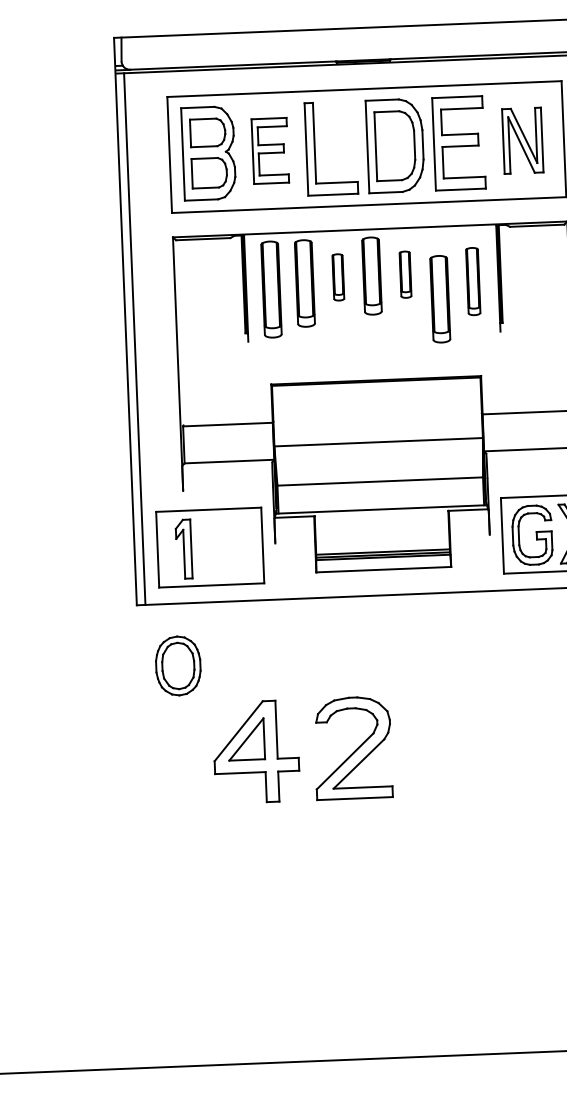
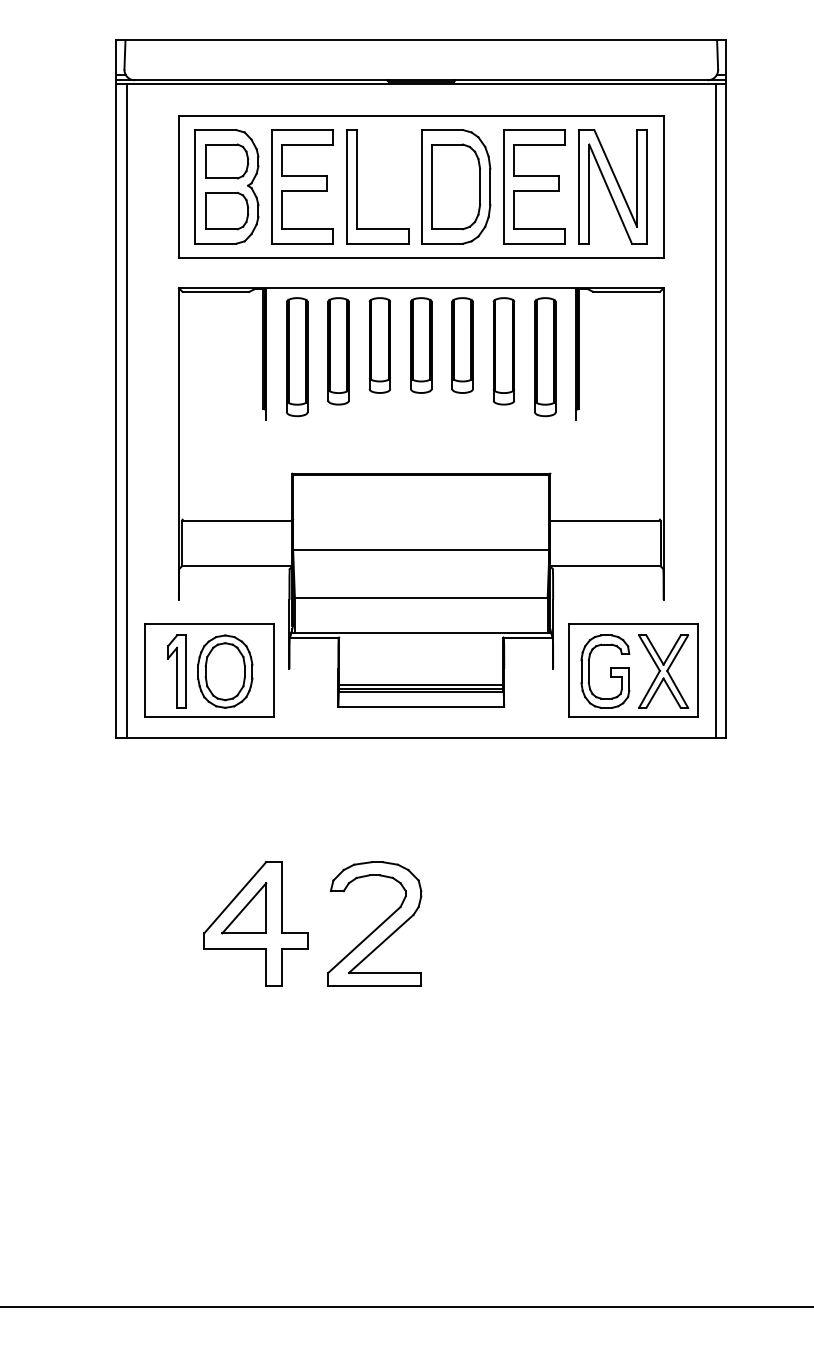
part: (522, 140) -> (612, 186), size x1.43
part: (270, 150) -> (302, 186), size x1.43
part: (405, 274) -> (462, 345), size x1.67
part: (337, 277) -> (379, 345), size x1.67
part: (473, 281) -> (545, 357), size x1.43
part: (439, 299) -> (503, 351), moved
part: (178, 665) -> (225, 671), moved

